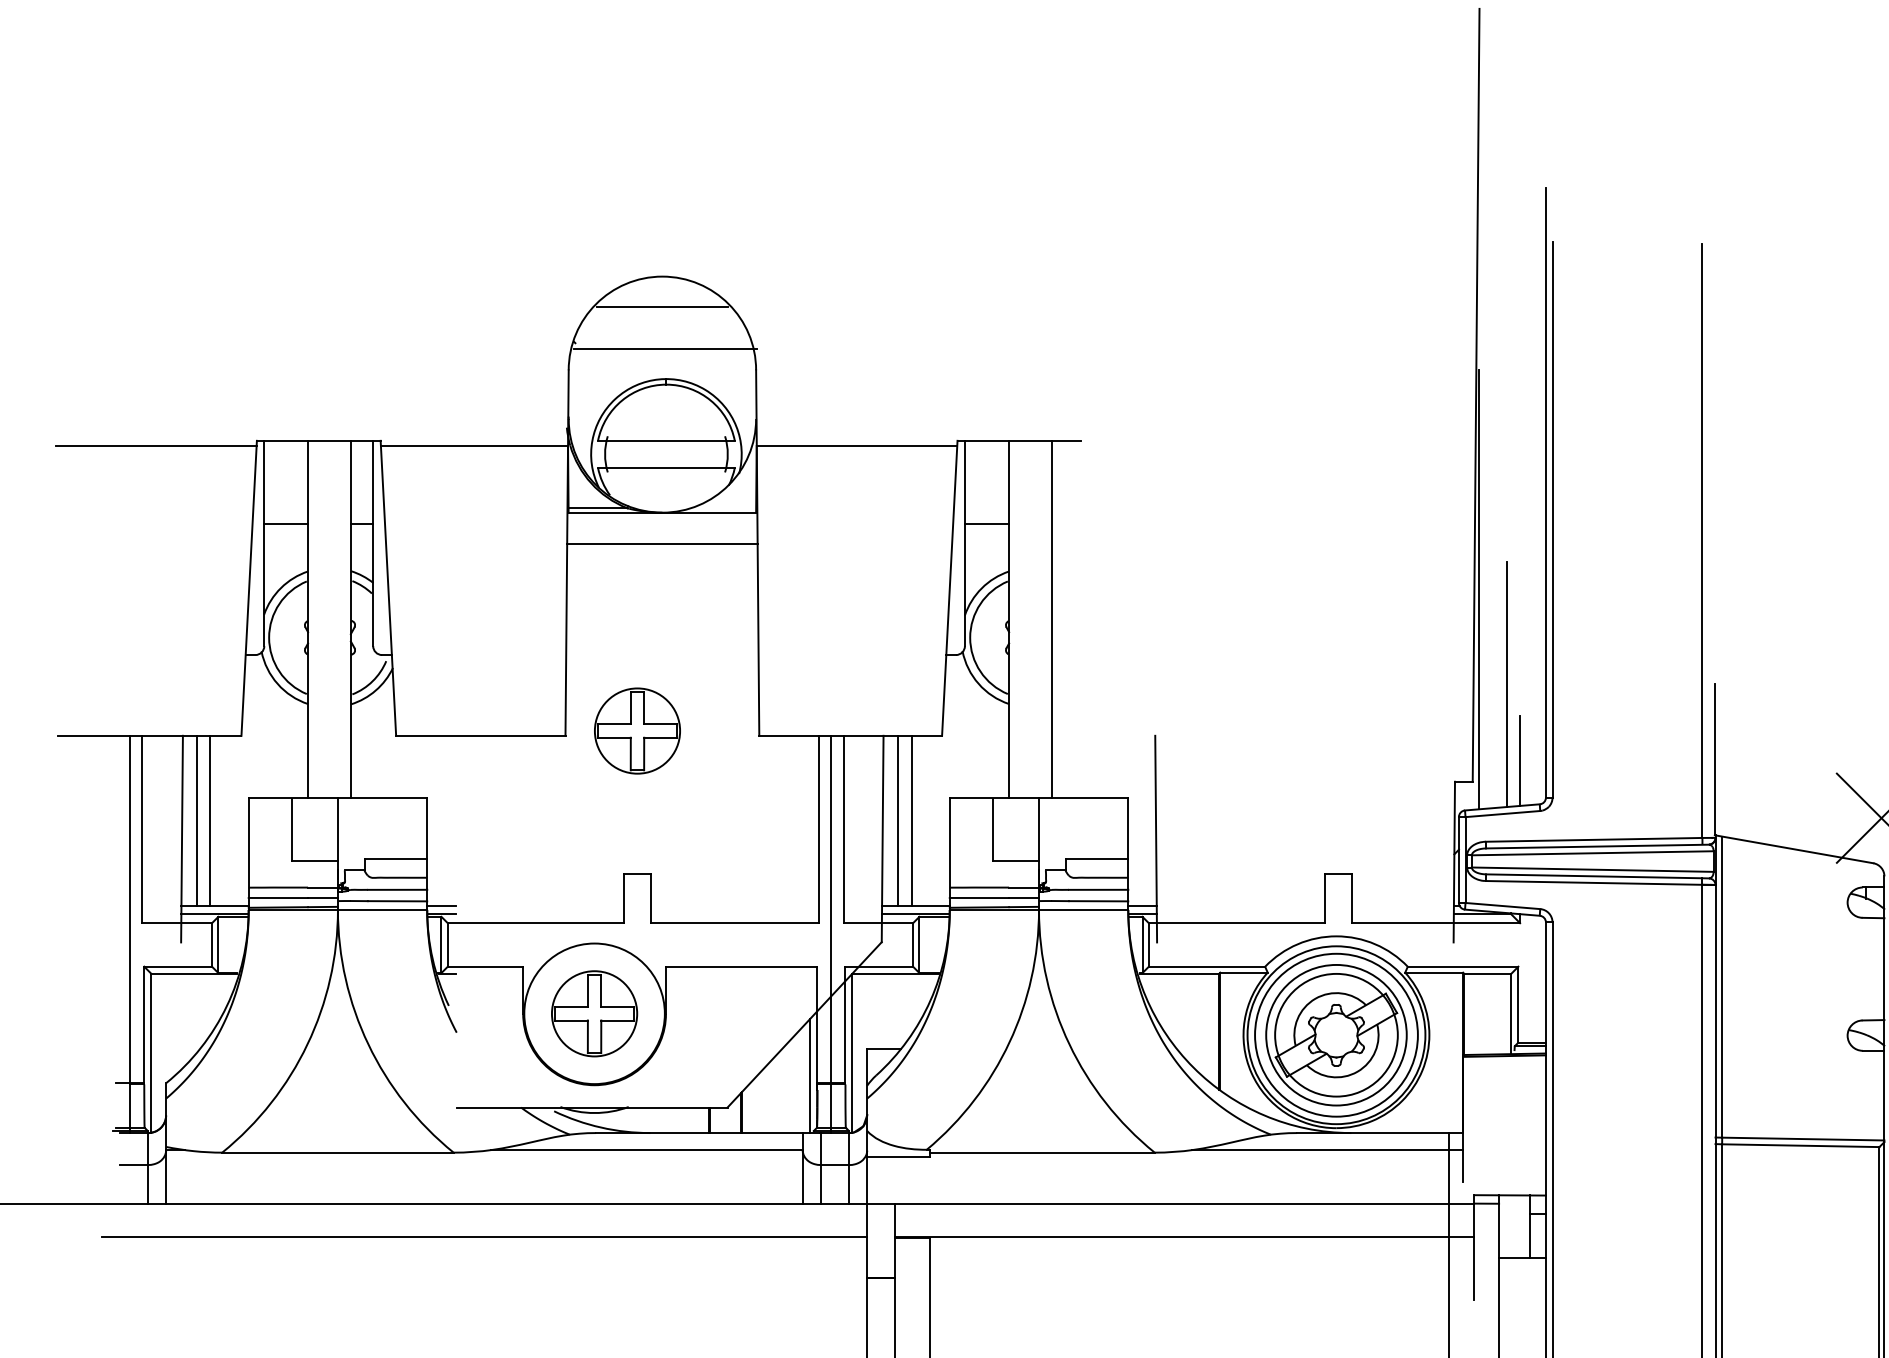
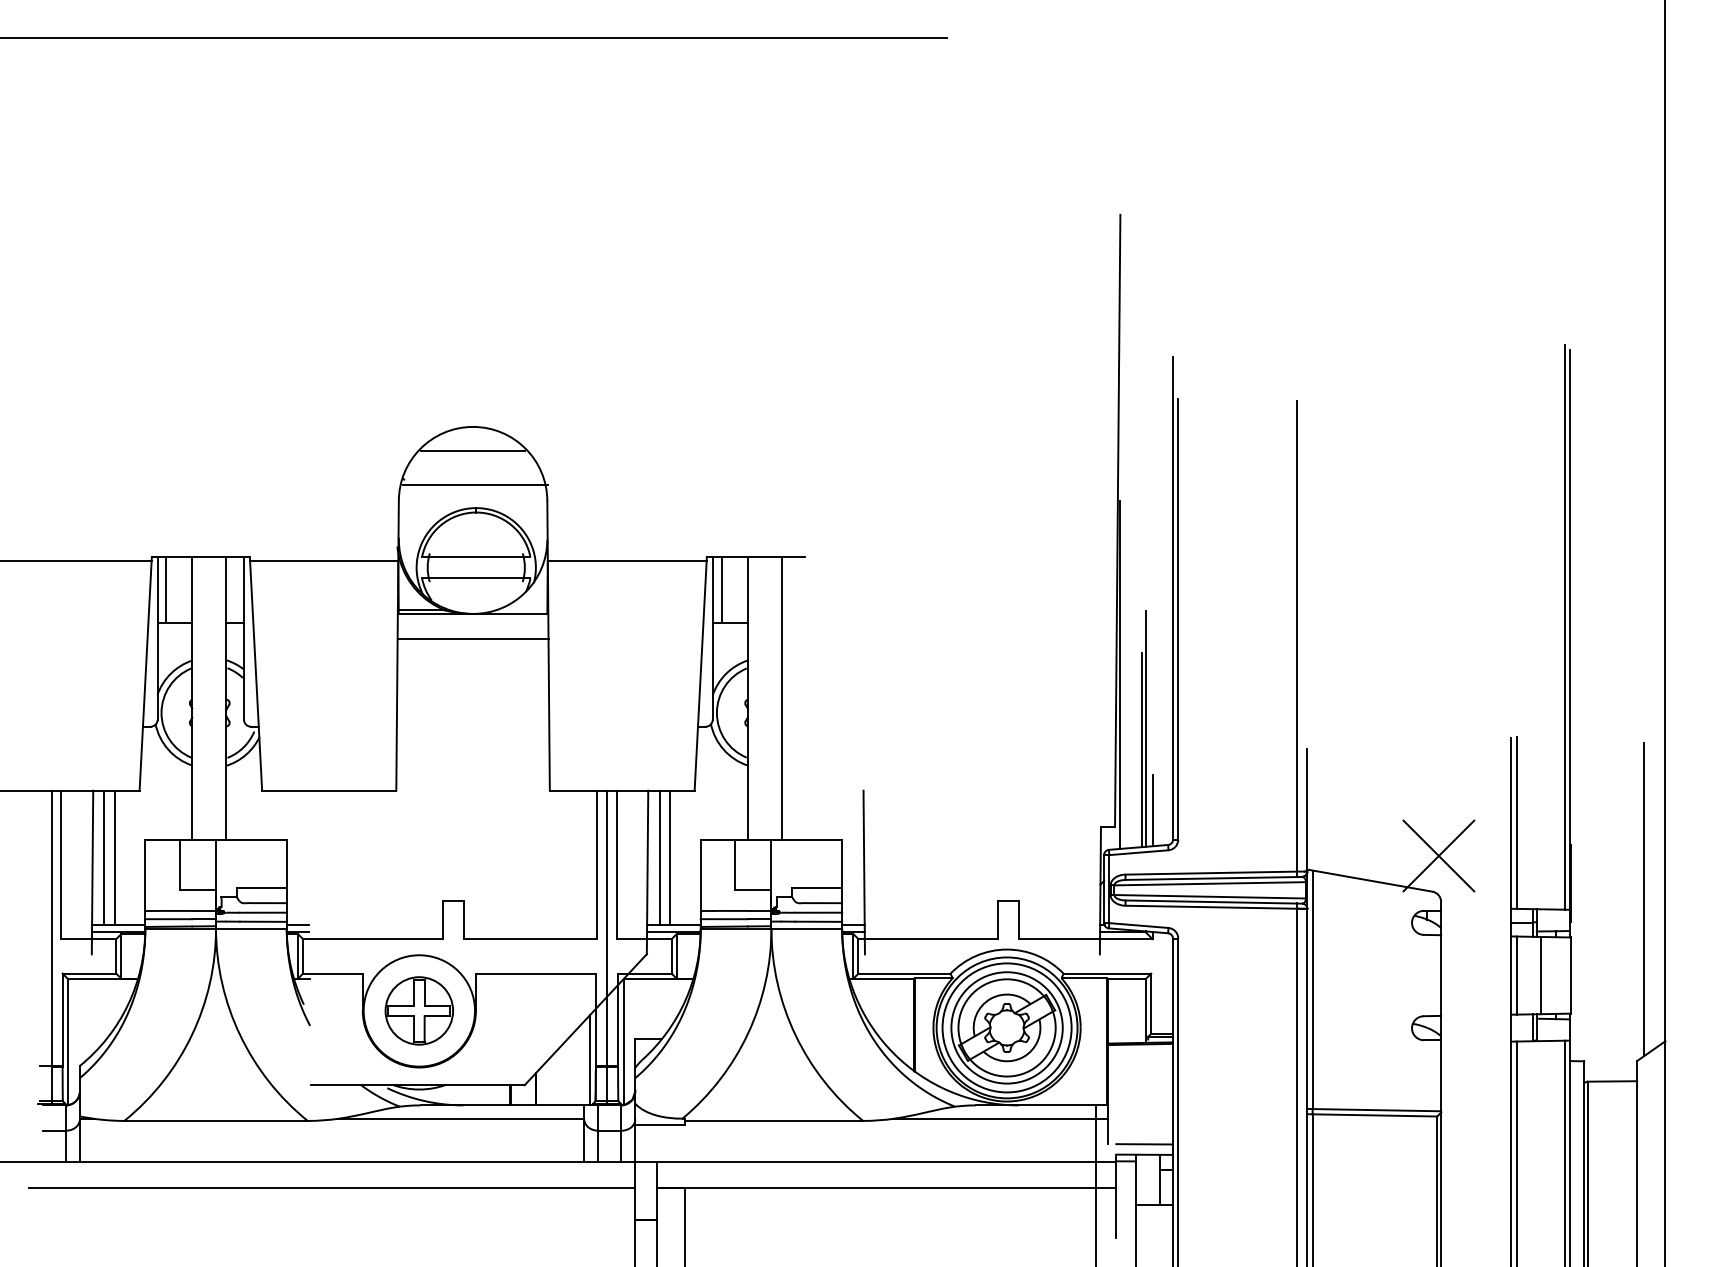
line: (275, 481) -> (166, 589), added
line: (975, 481) -> (721, 589), added
line: (1511, 657) -> (1145, 728), added
part: (636, 730) -> (452, 786), removed
line: (1509, 1182) -> (1144, 1144), added

